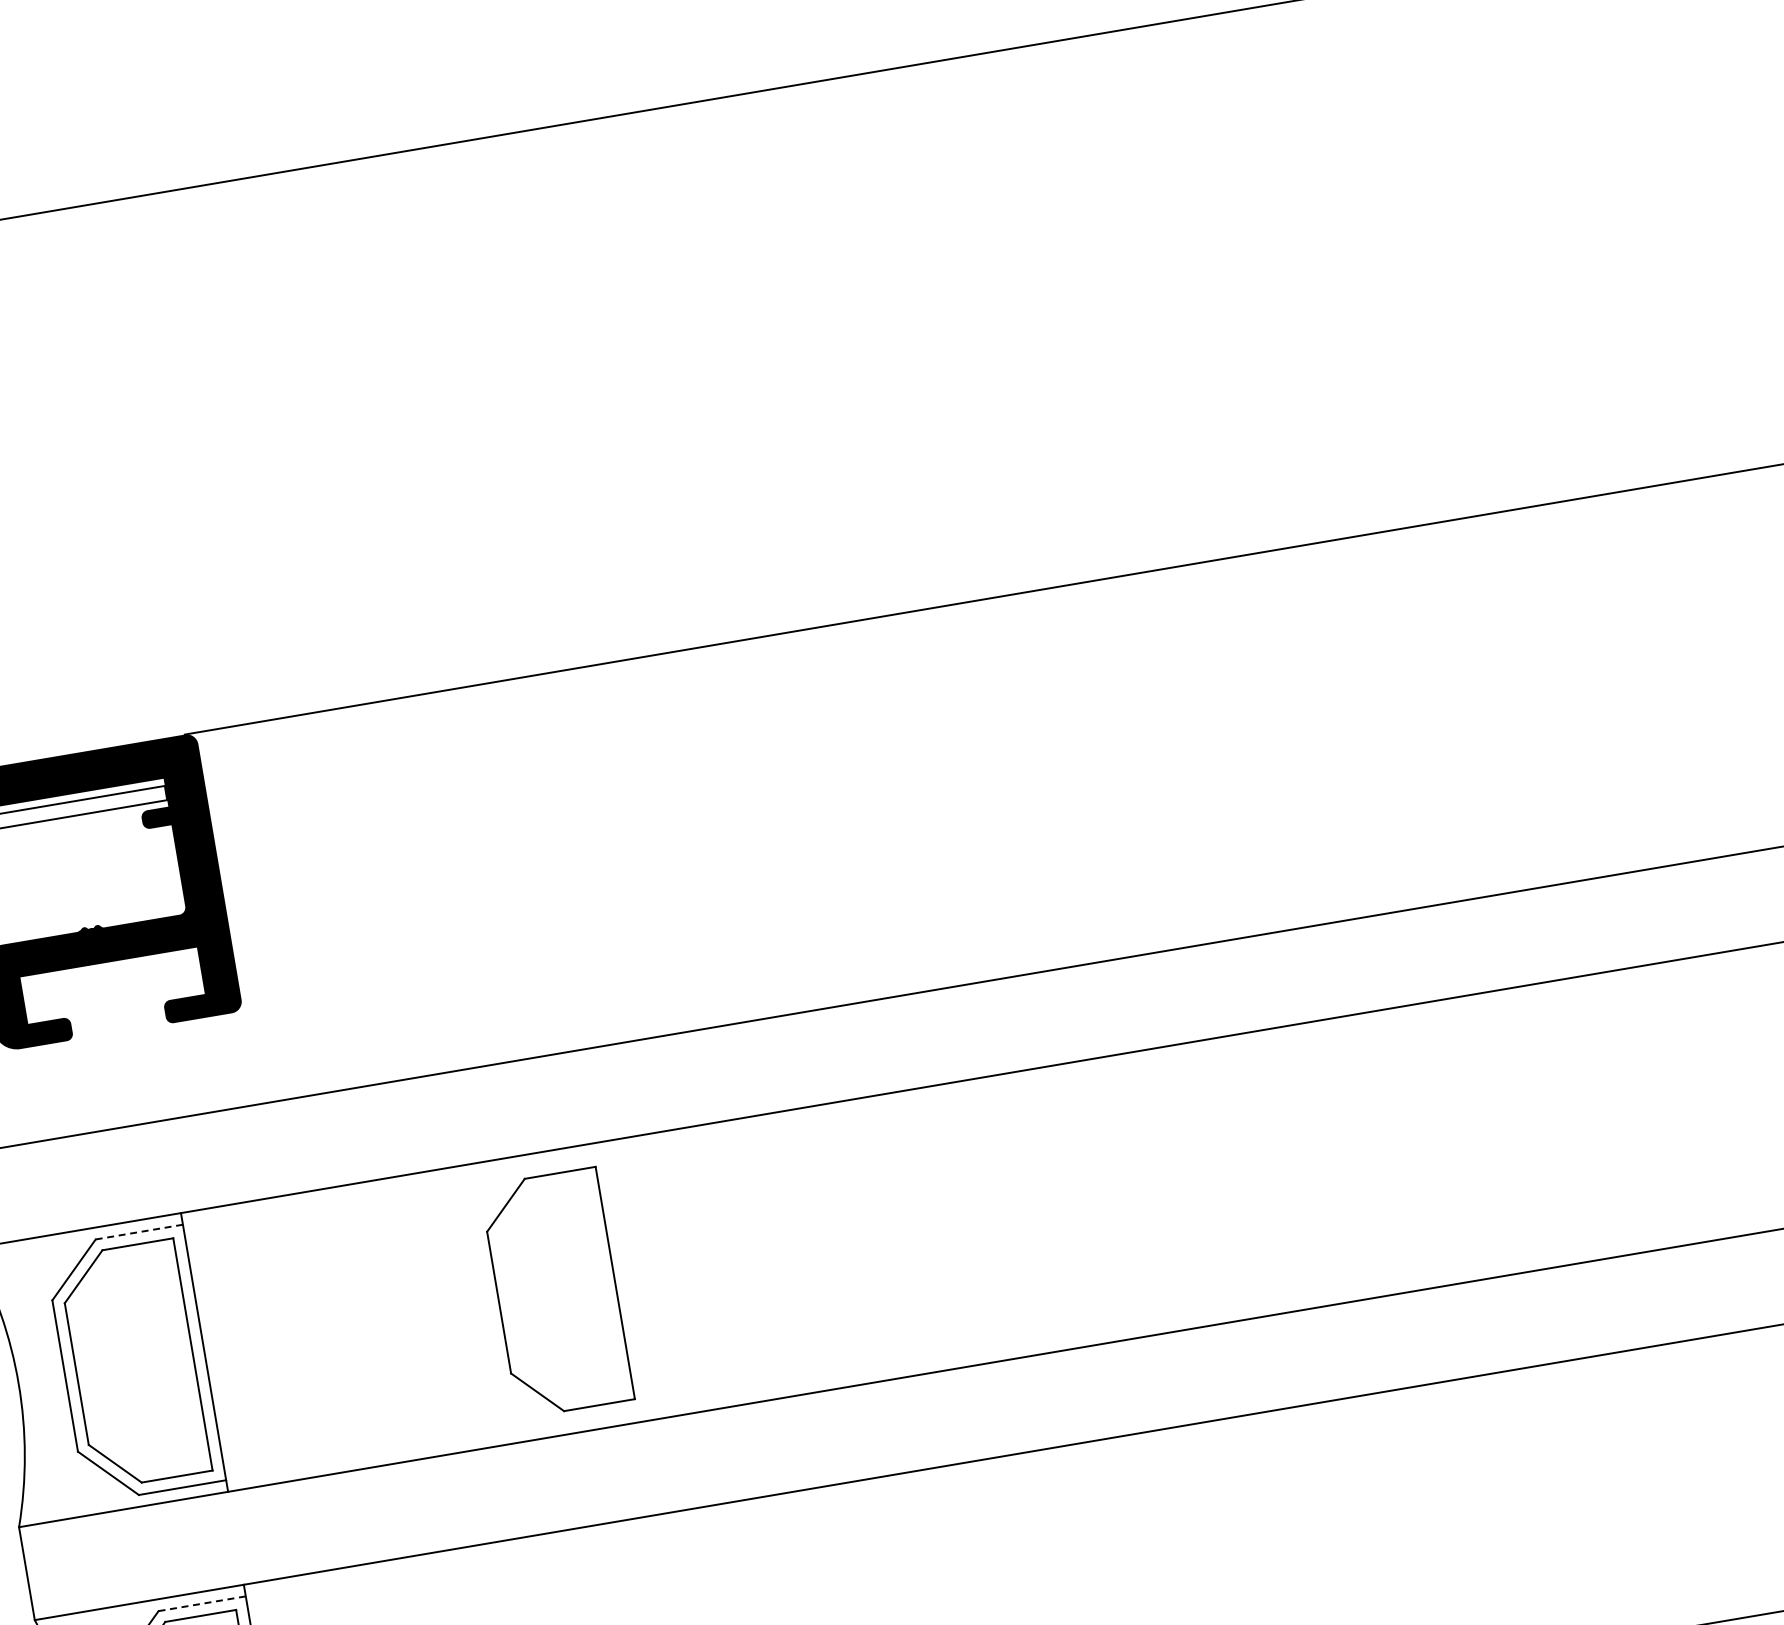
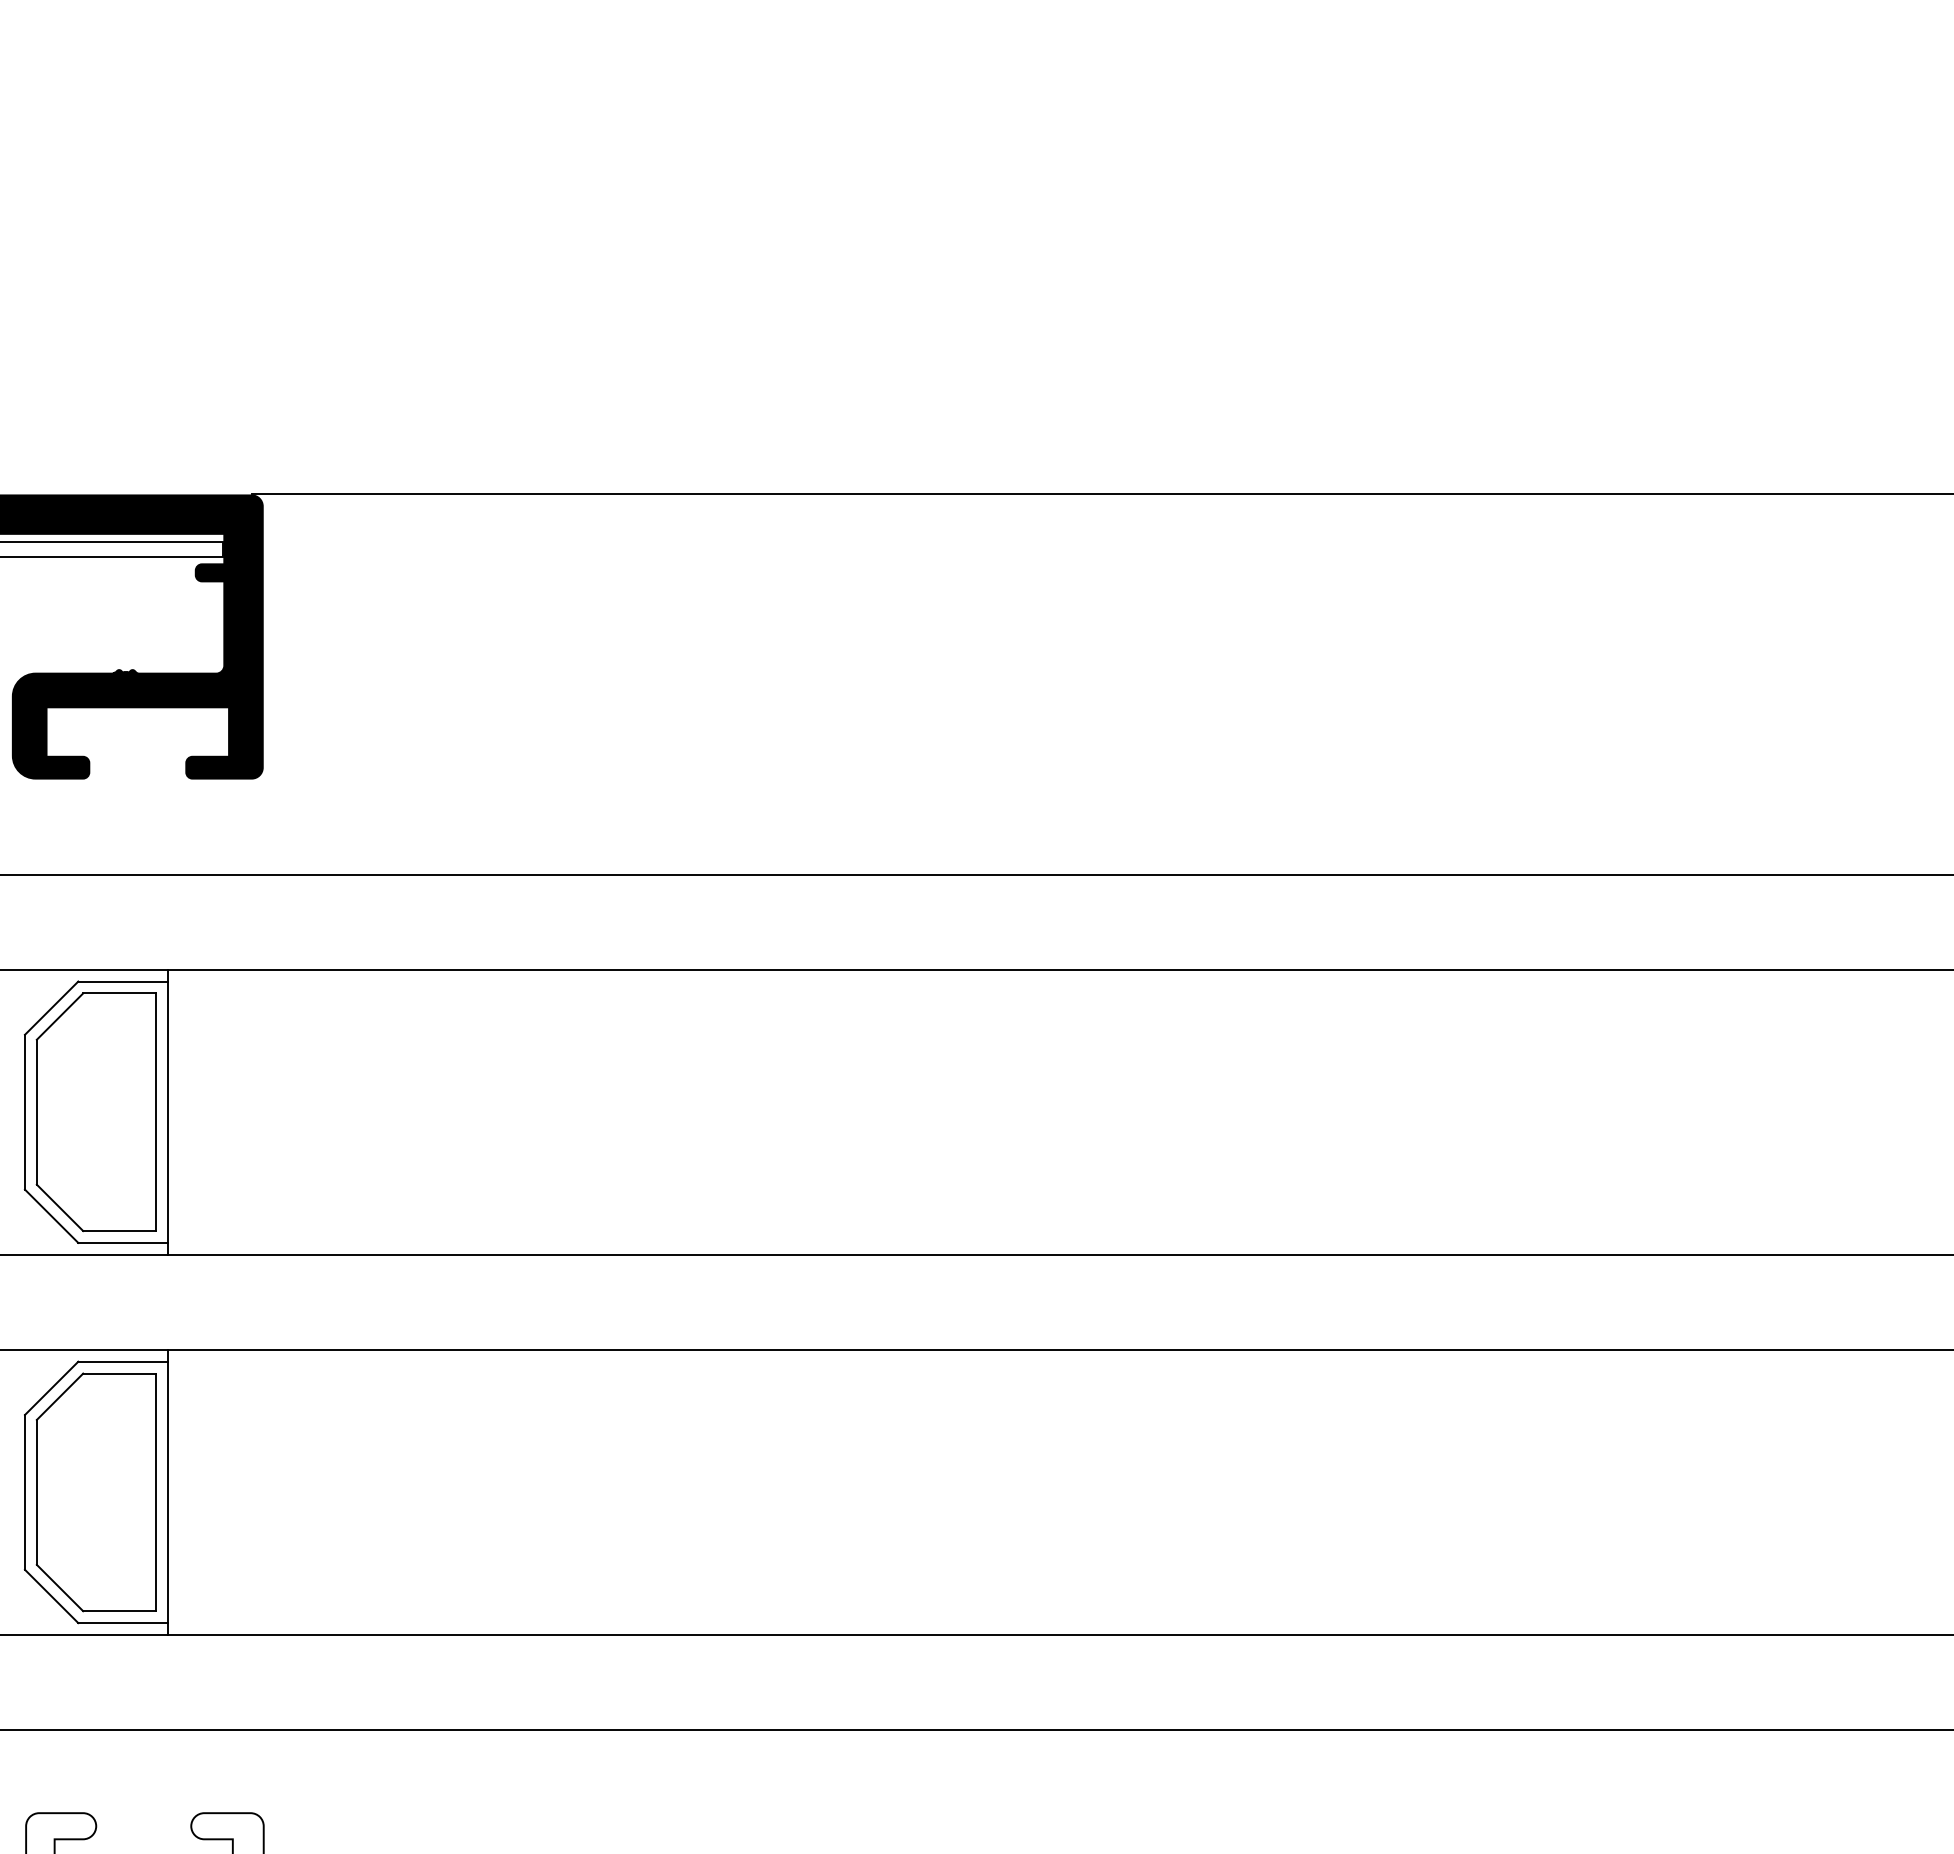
line: (138, 1232) -> (122, 981), dashed -> solid
part: (556, 1293) -> (527, 1112), removed
line: (201, 1603) -> (122, 1361), dashed -> solid

